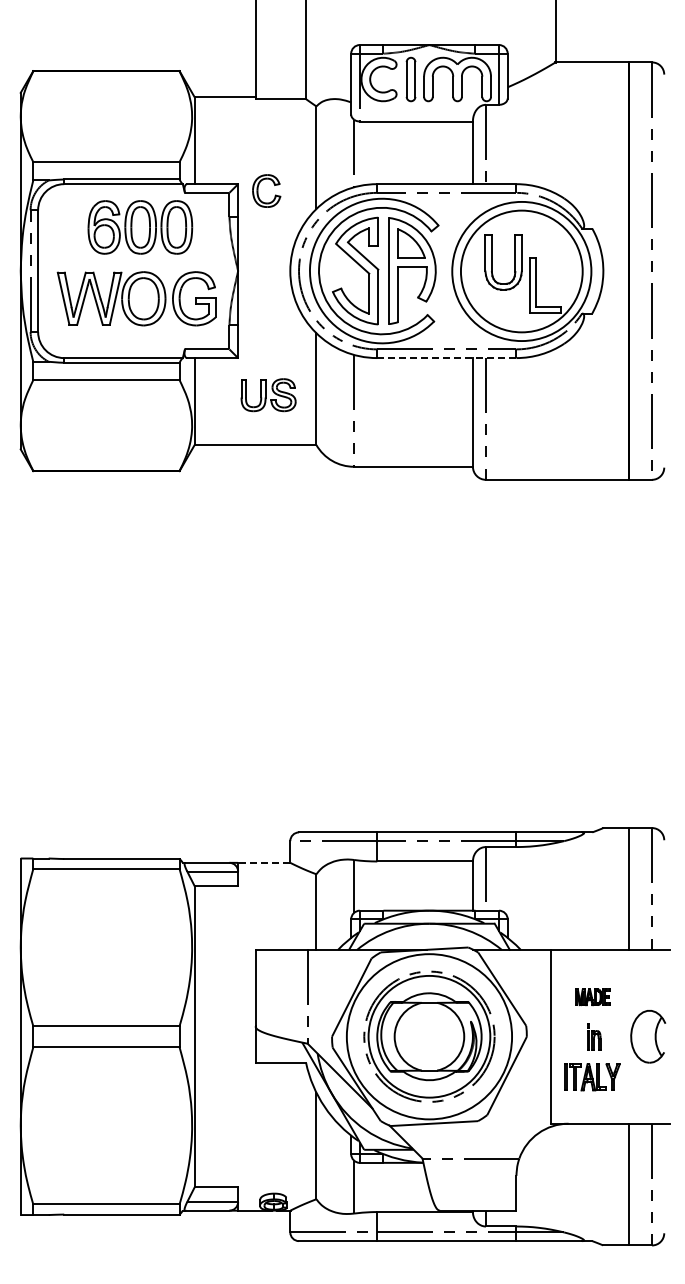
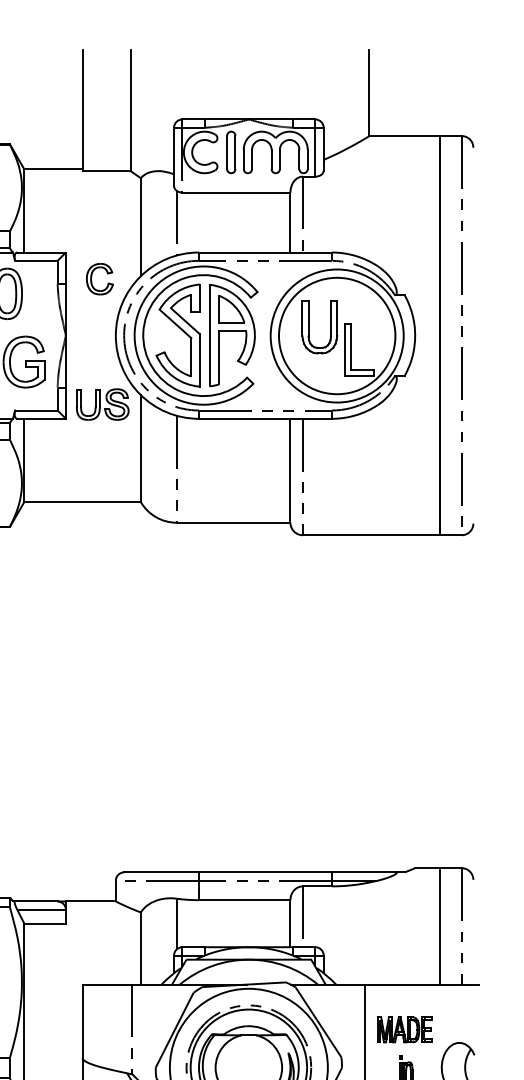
part: (258, 190) -> (92, 278), moved
line: (446, 358) -> (265, 419), dashed -> solid
part: (268, 395) -> (102, 404), moved
line: (263, 862) -> (90, 901), dashed -> solid
part: (592, 997) -> (404, 1030), size x1.67

